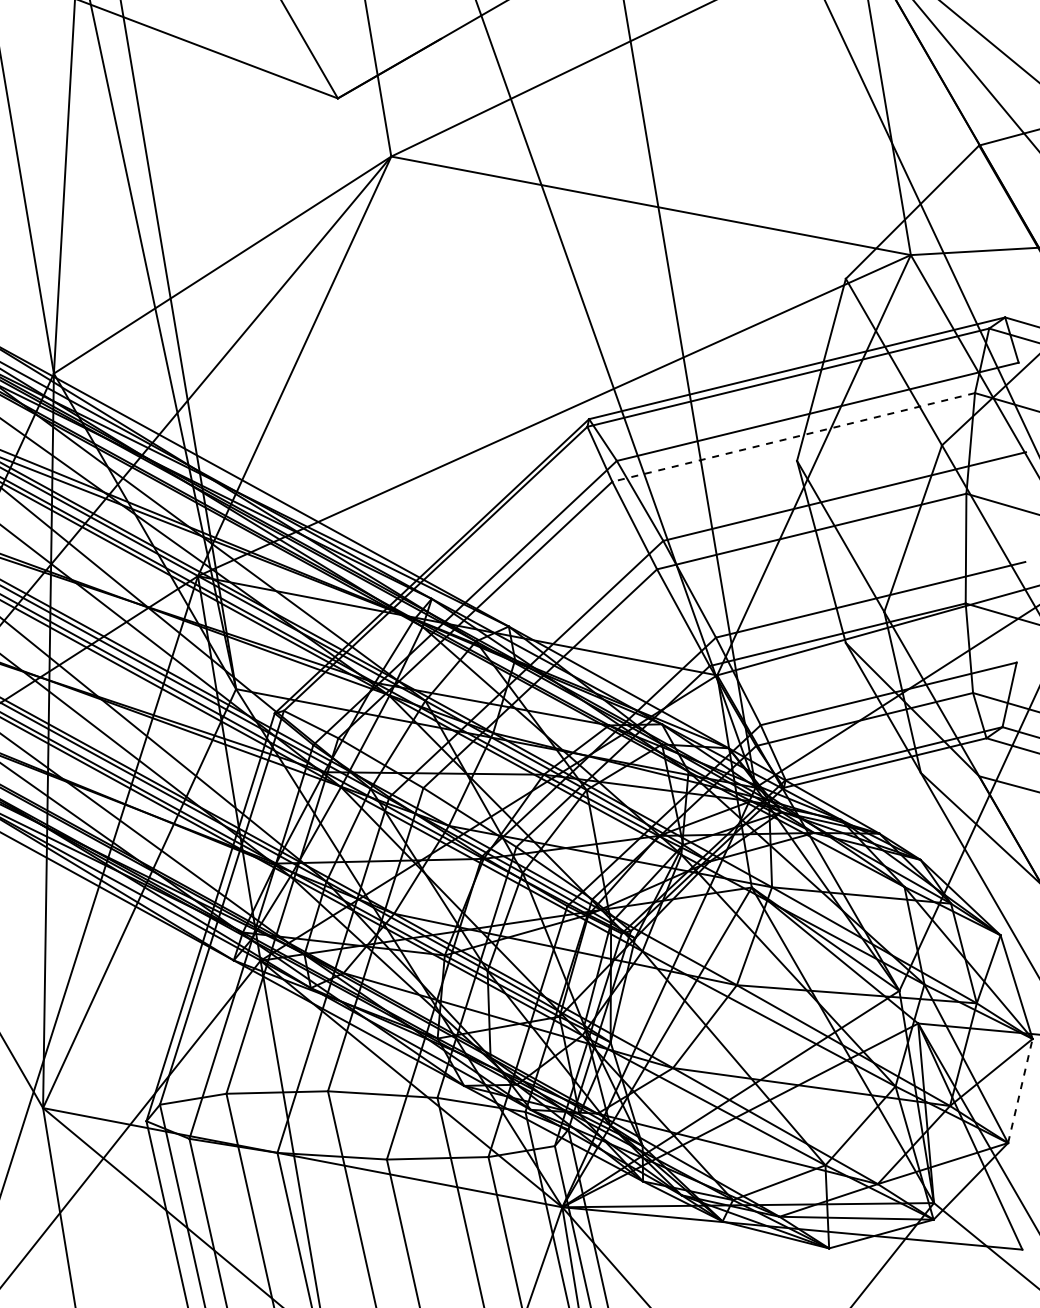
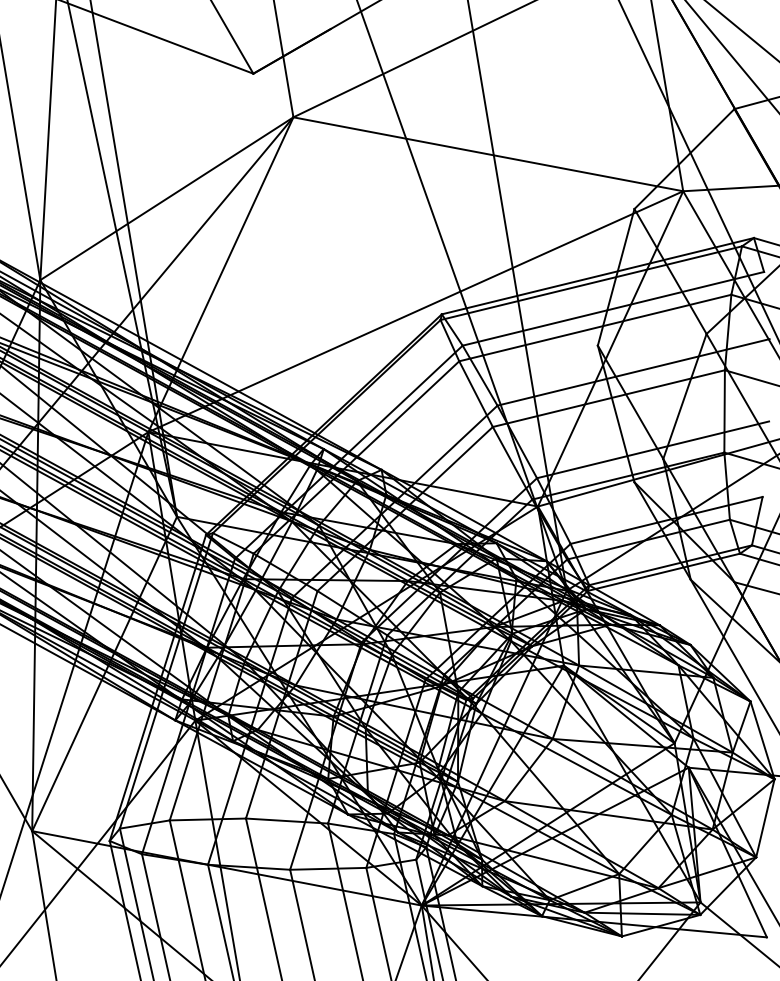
line: (793, 437) -> (595, 328), dashed -> solid
line: (1020, 1090) -> (765, 817), dashed -> solid

